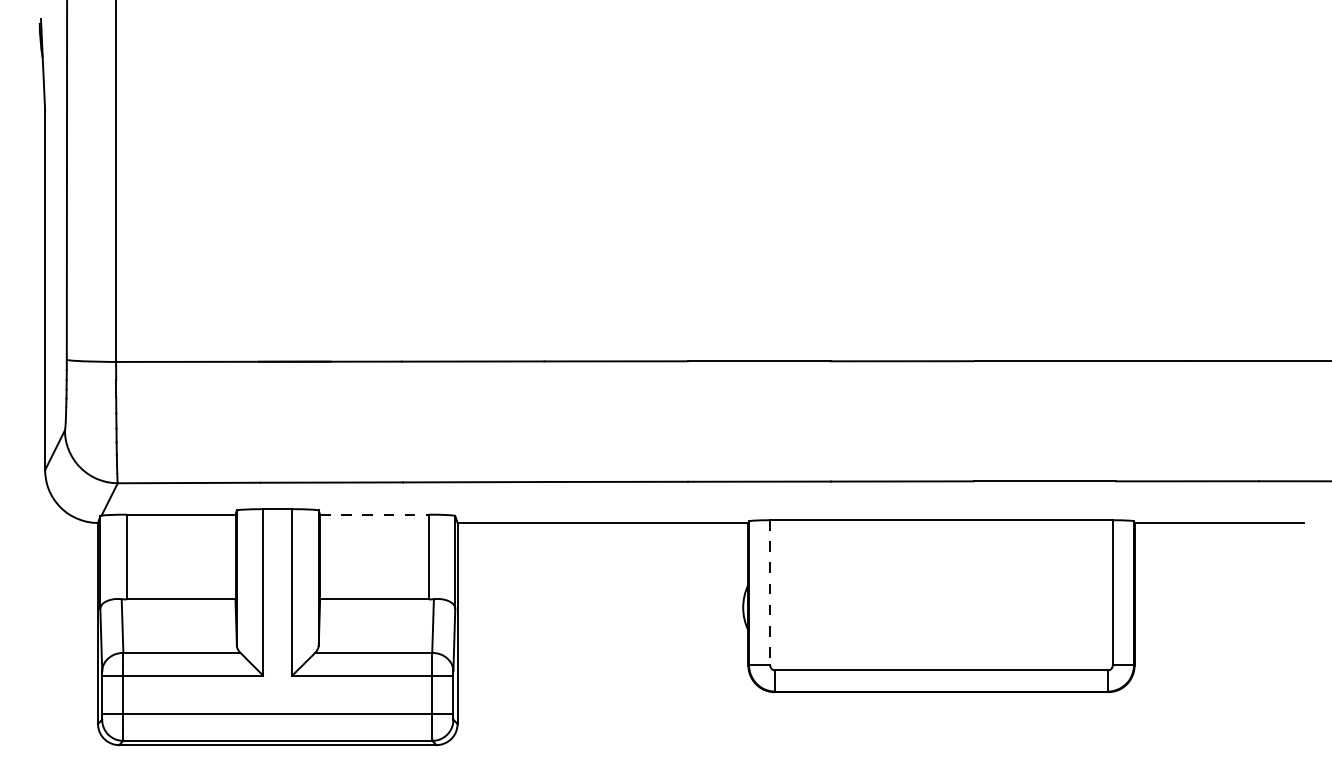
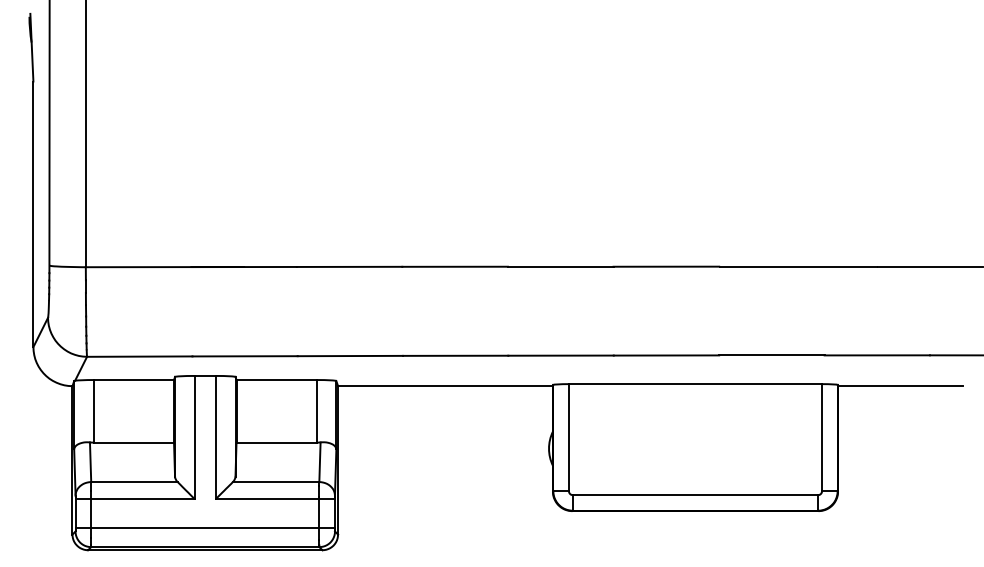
line: (375, 515) -> (277, 380), dashed -> solid
line: (769, 592) -> (568, 437), dashed -> solid

